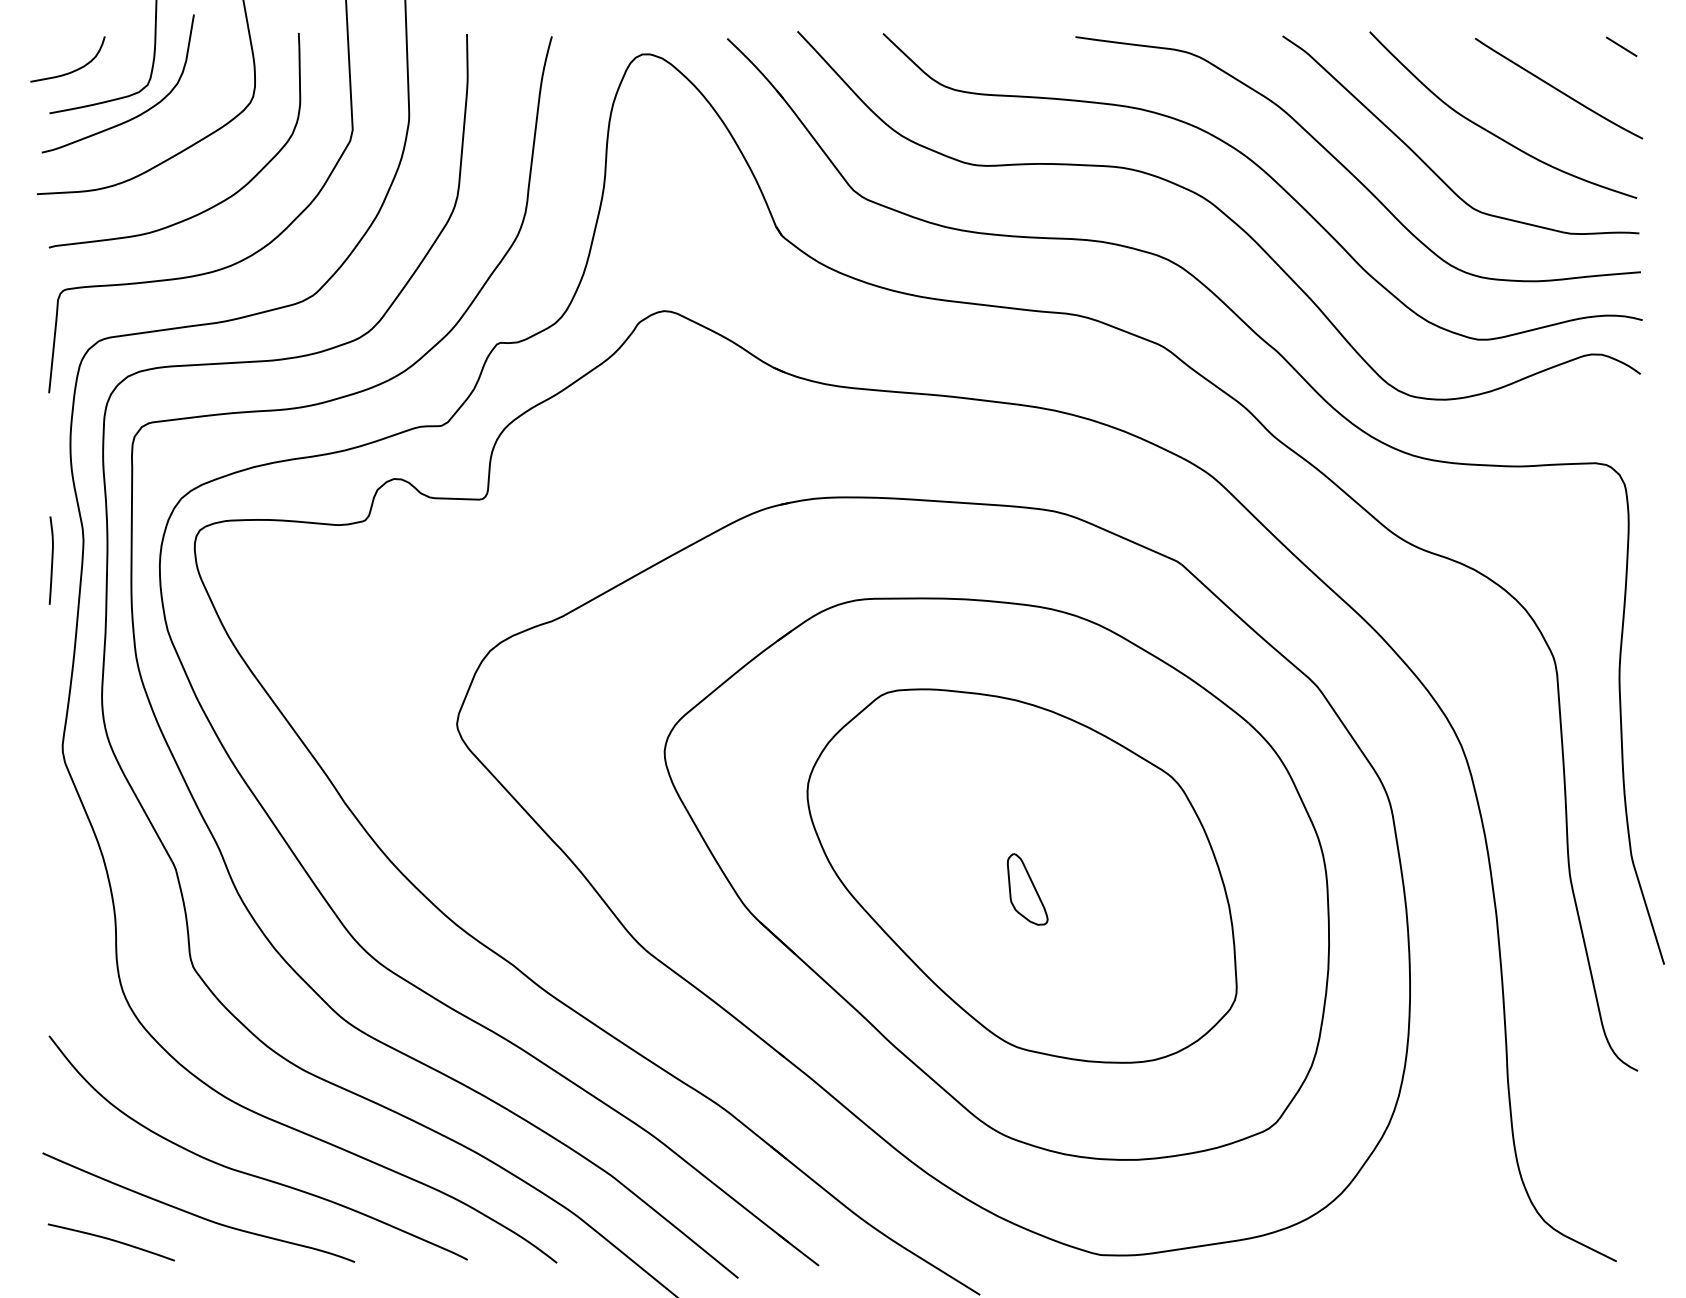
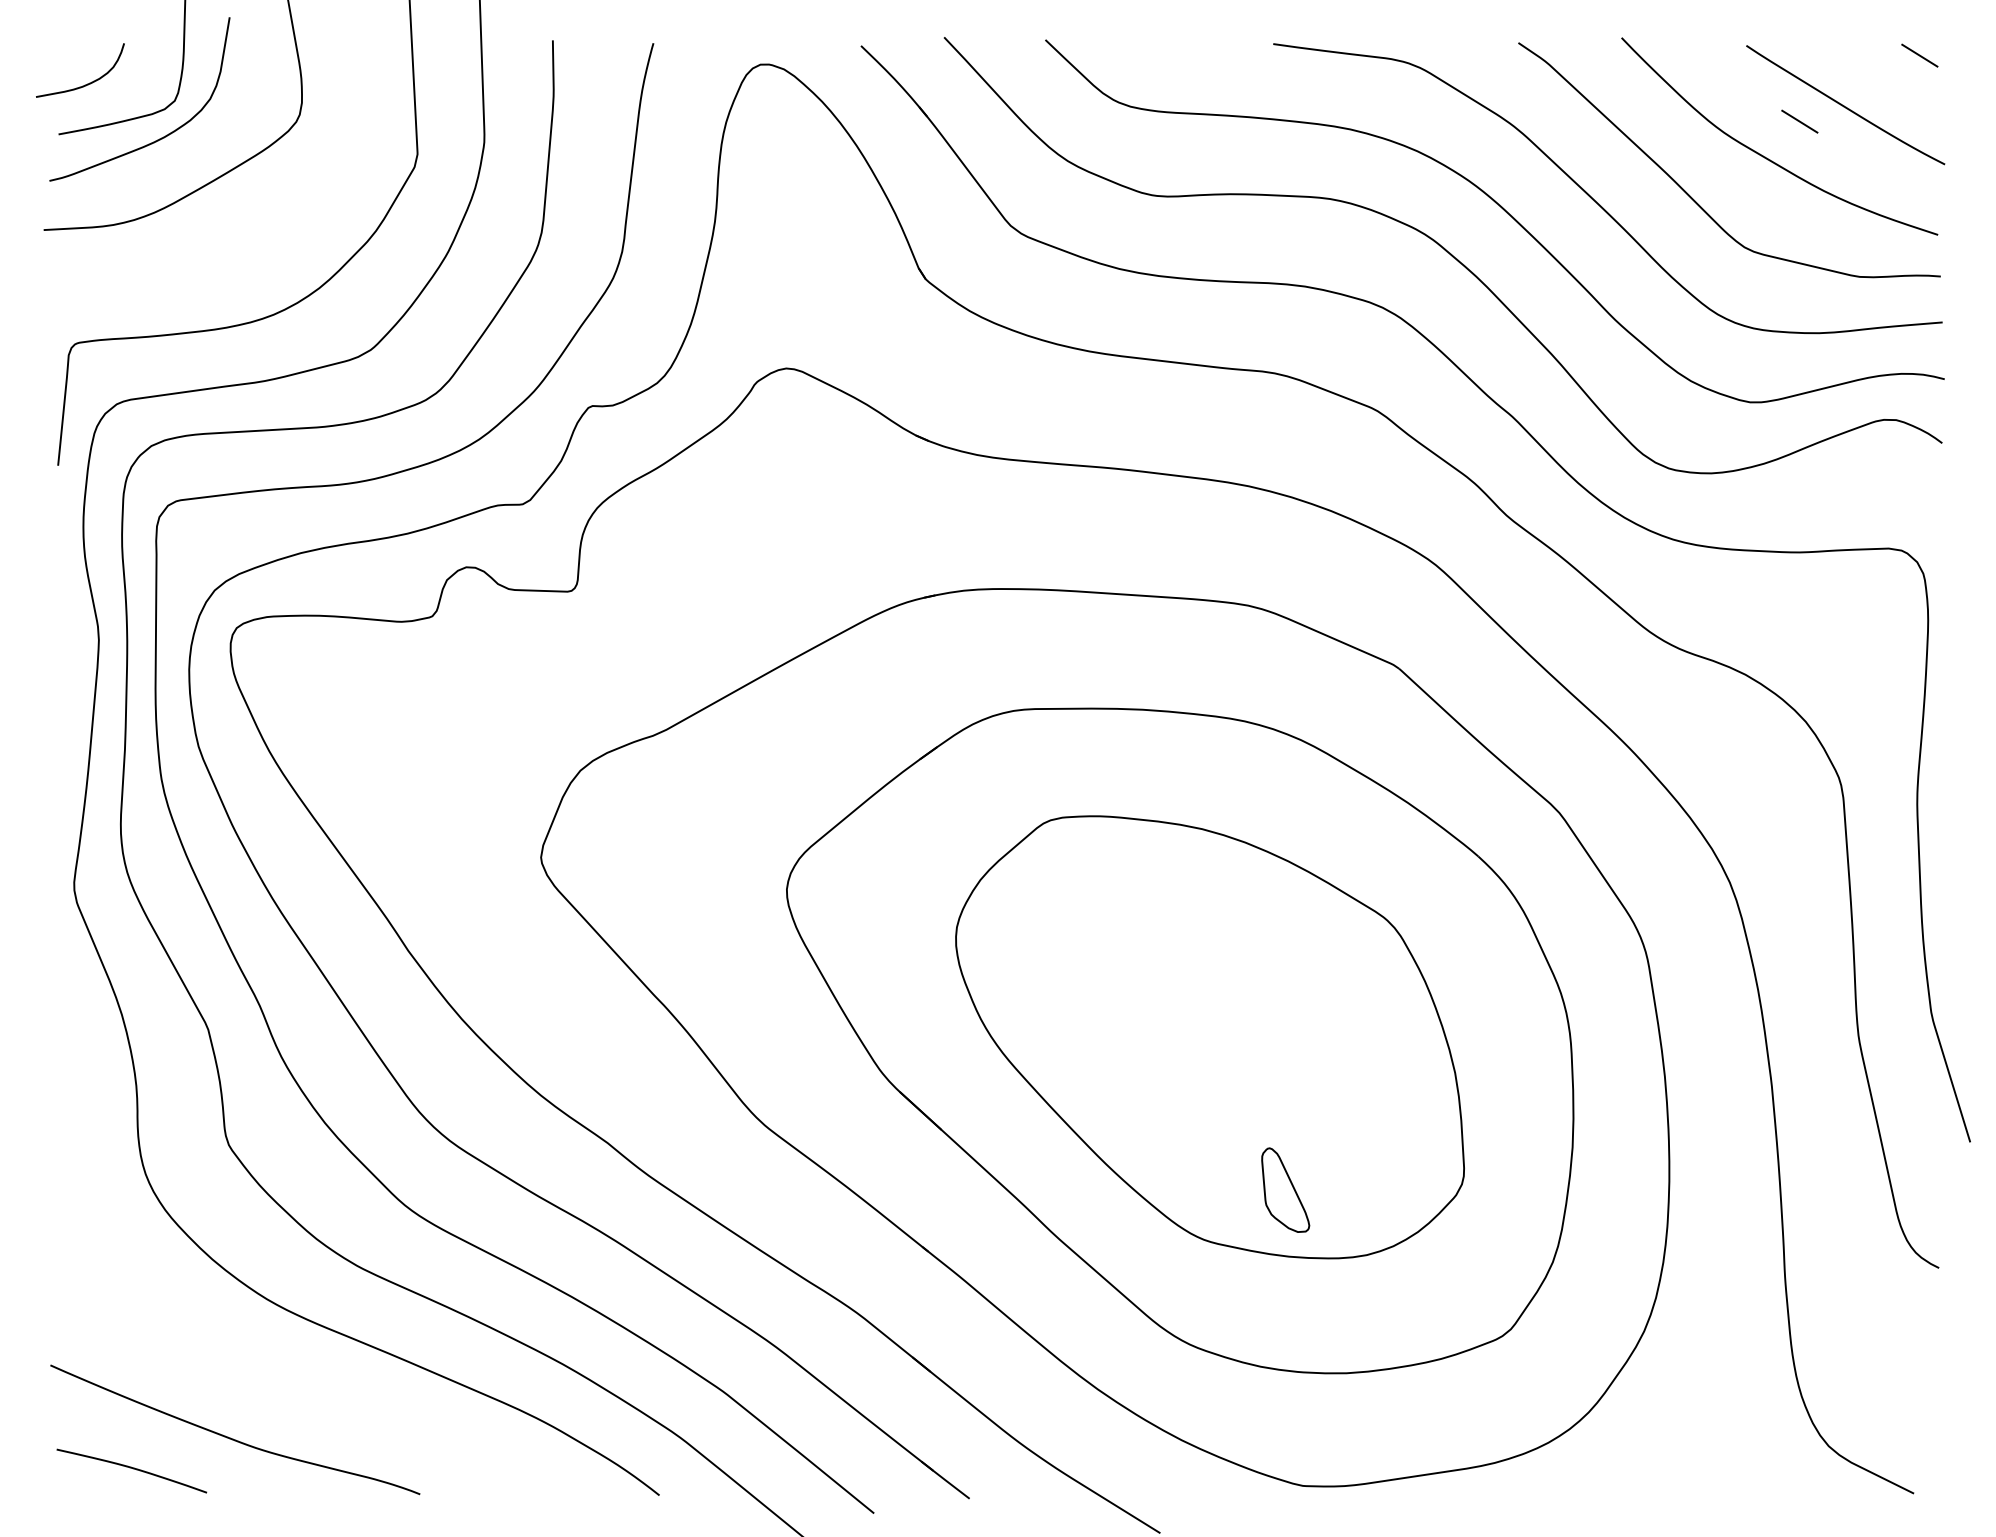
line: (1520, 102) -> (1799, 121), added
curve: (209, 208) -> (247, 246), removed
curve: (51, 560) -> (61, 663), removed
part: (1027, 888) -> (1285, 1189), moved
curve: (249, 1173) -> (295, 1389), removed

